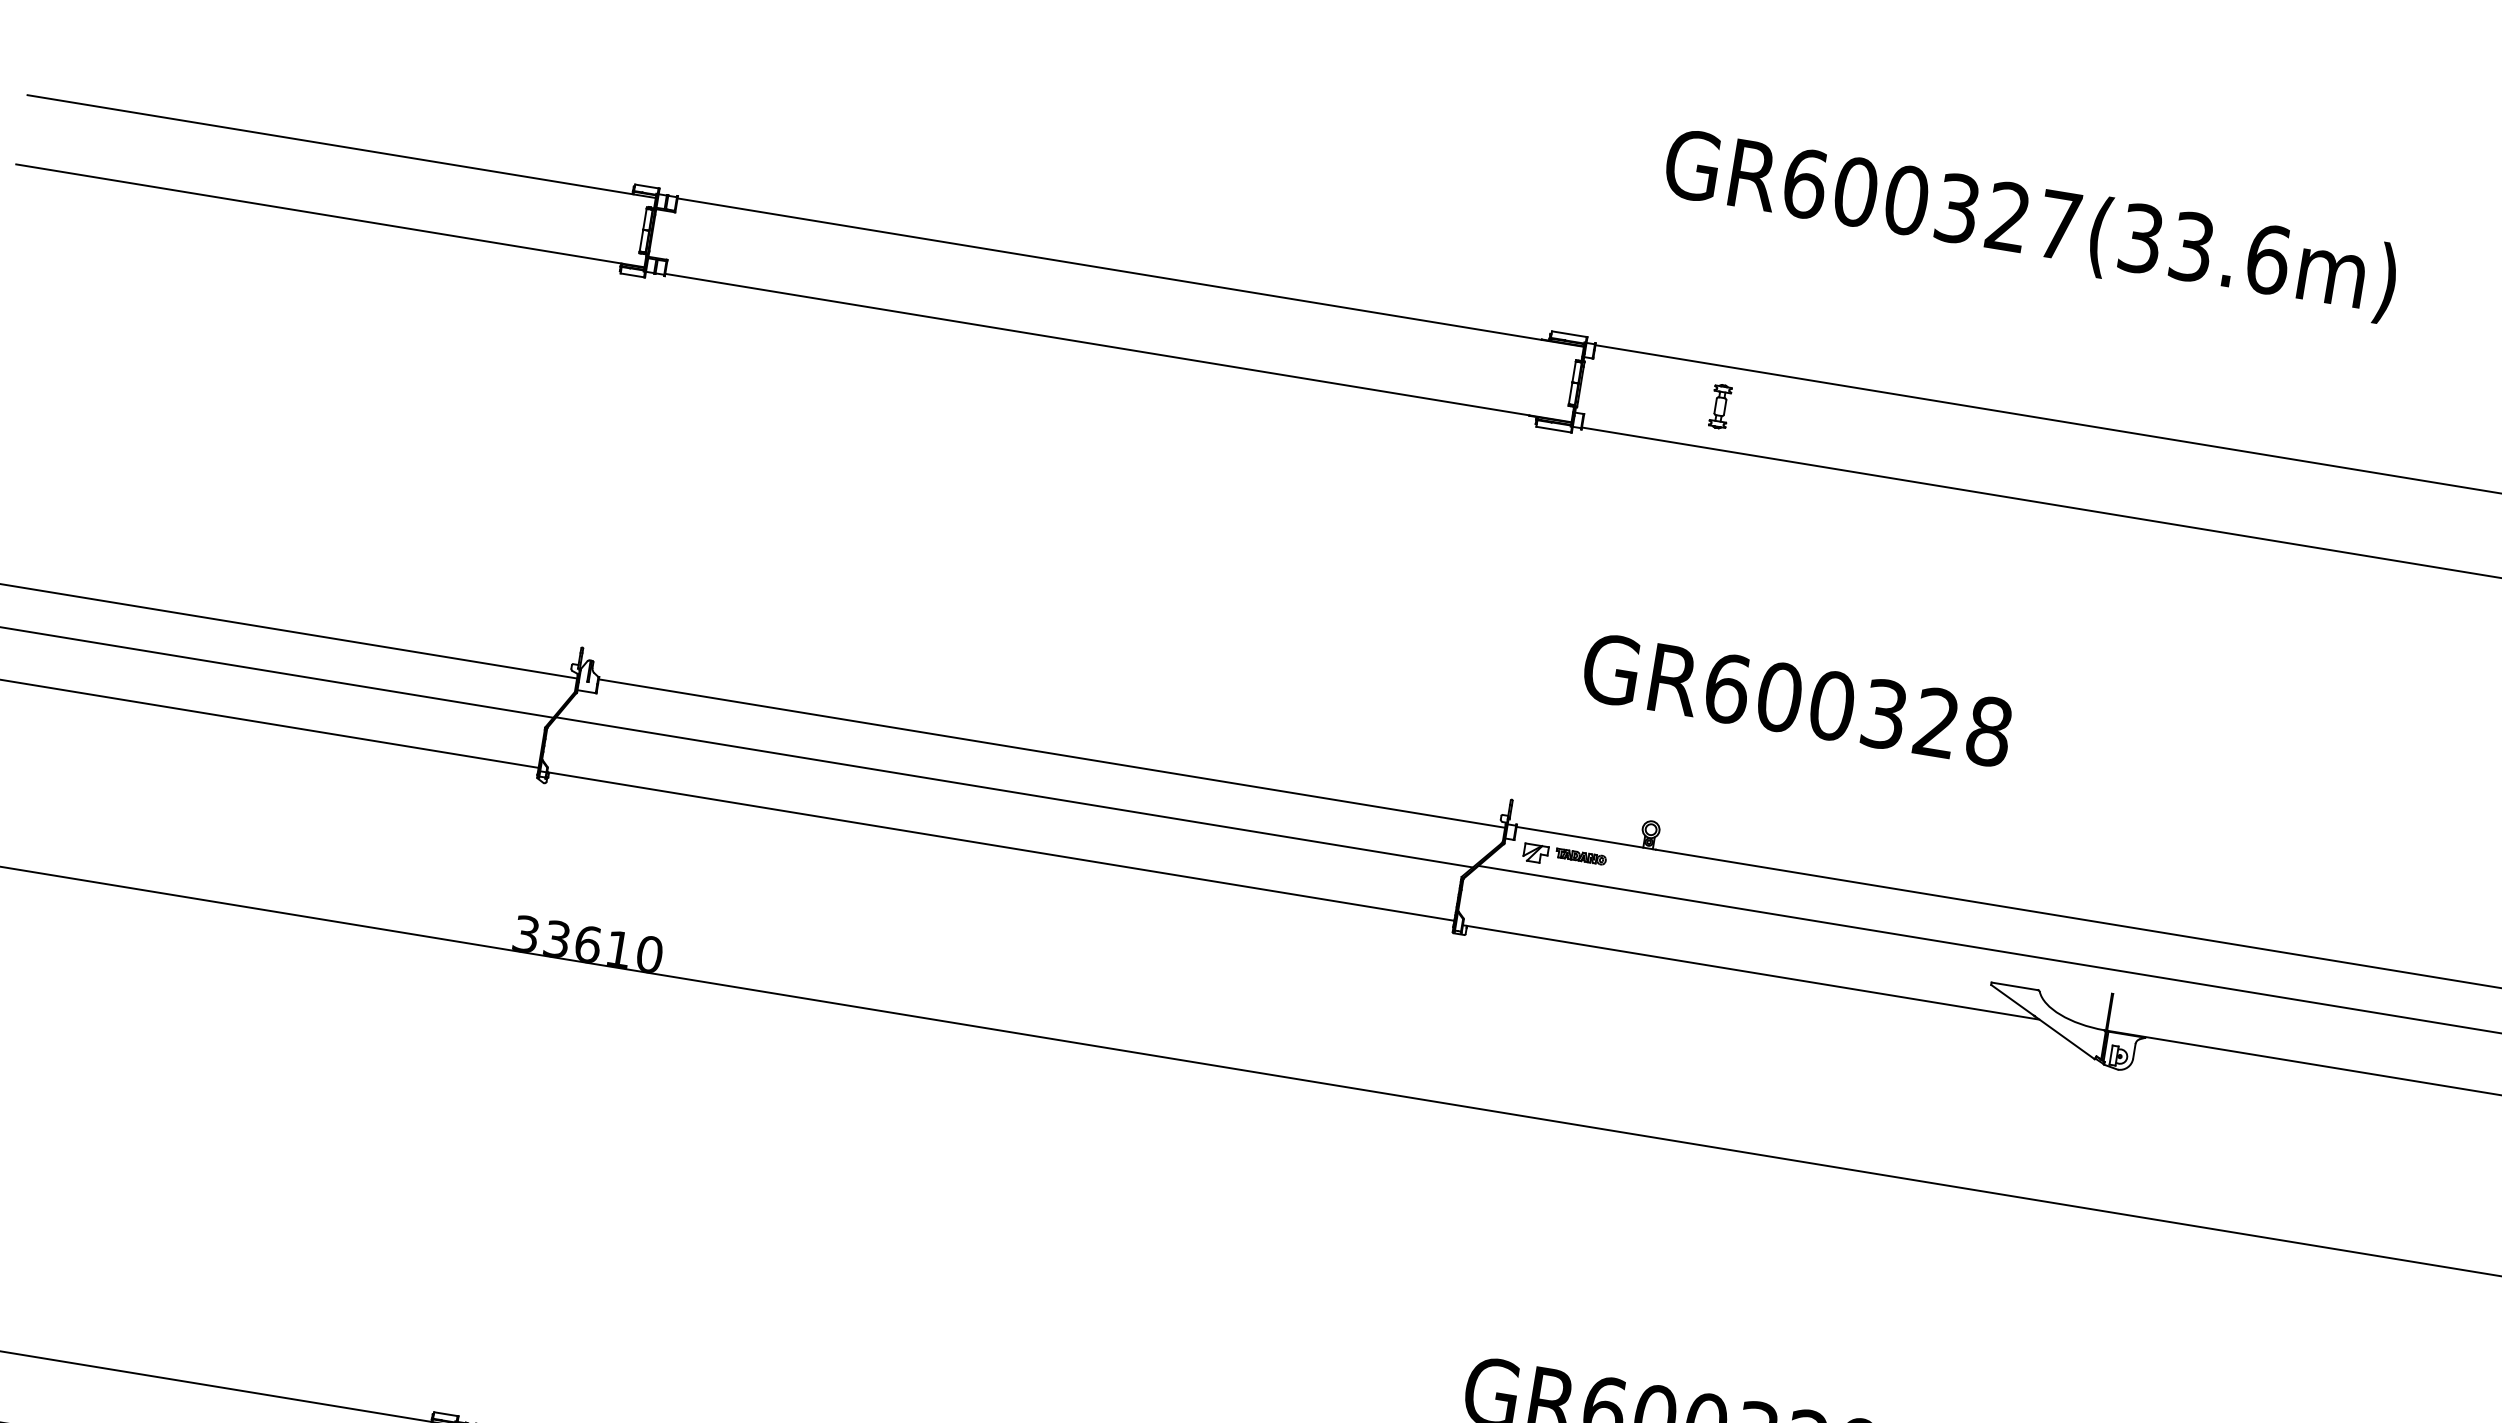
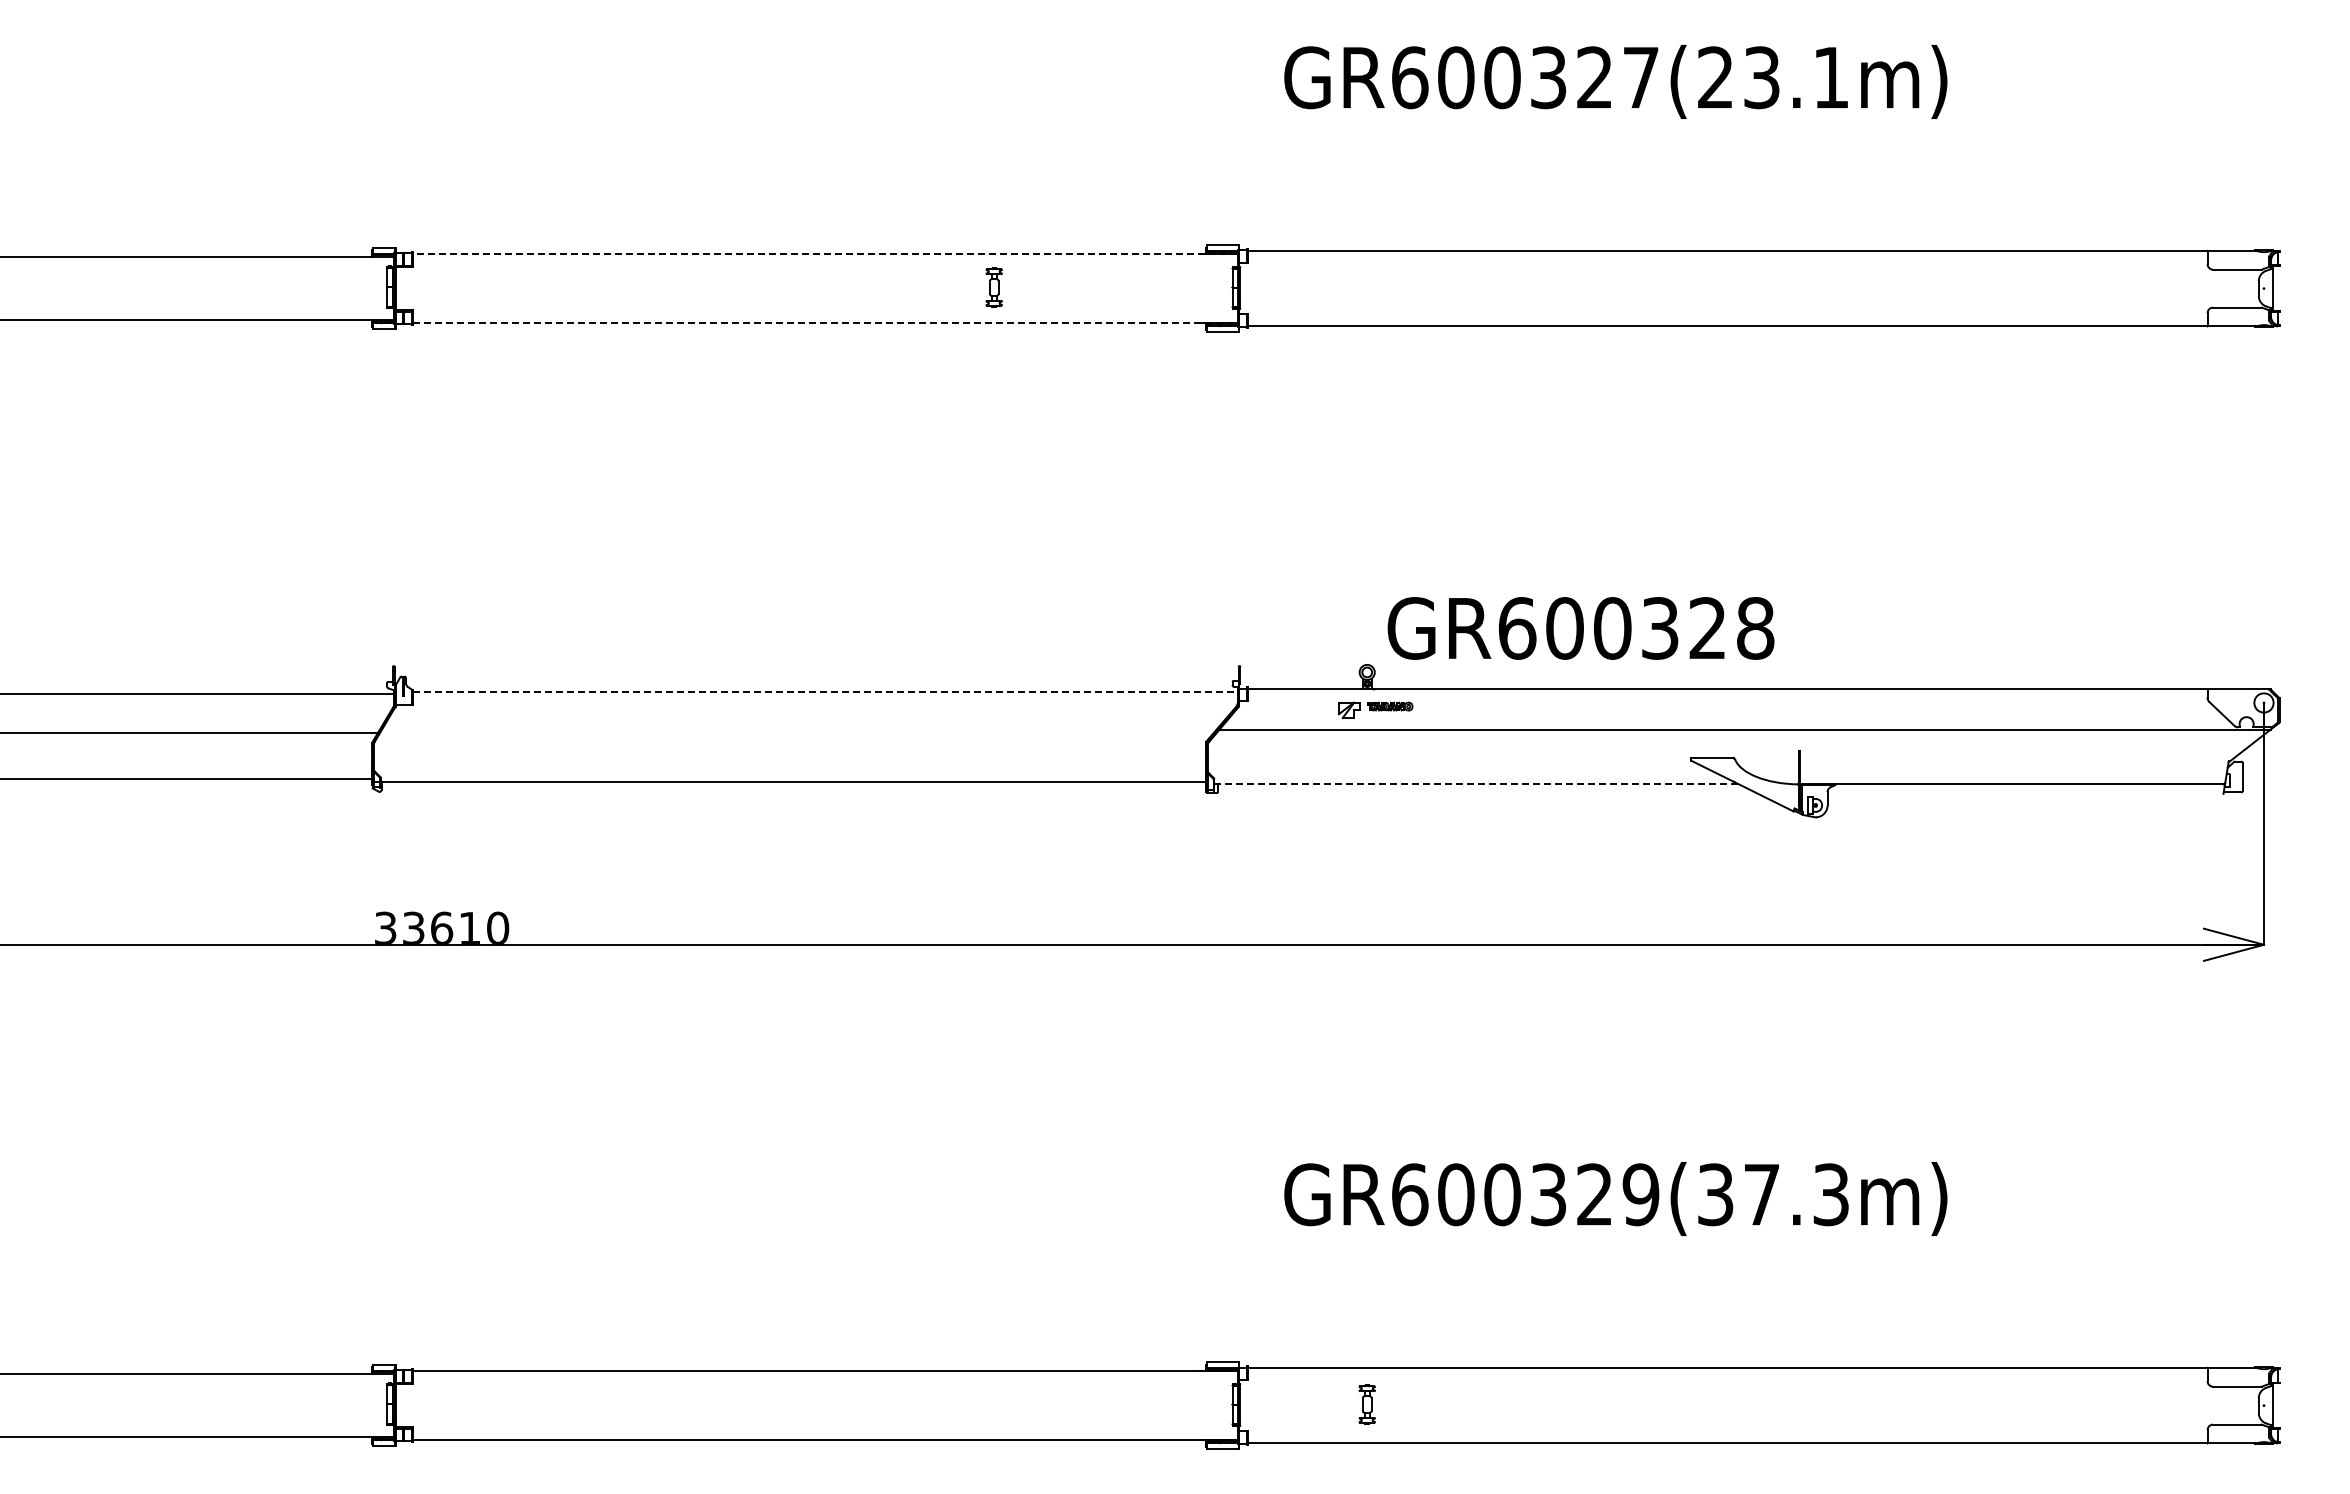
text: (2204, 248) -> (1773, 77), GR600327(33.6m) -> GR600327(23.1m)
line: (1129, 272) -> (824, 254), solid -> dashed
line: (1118, 347) -> (825, 322), solid -> dashed
part: (1719, 406) -> (993, 287), moved
text: (1796, 700) -> (1580, 628), moved
line: (1052, 753) -> (825, 691), solid -> dashed
line: (1014, 792) -> (797, 731), removed
part: (1564, 857) -> (1375, 709), moved
line: (1752, 972) -> (1477, 784), solid -> dashed

